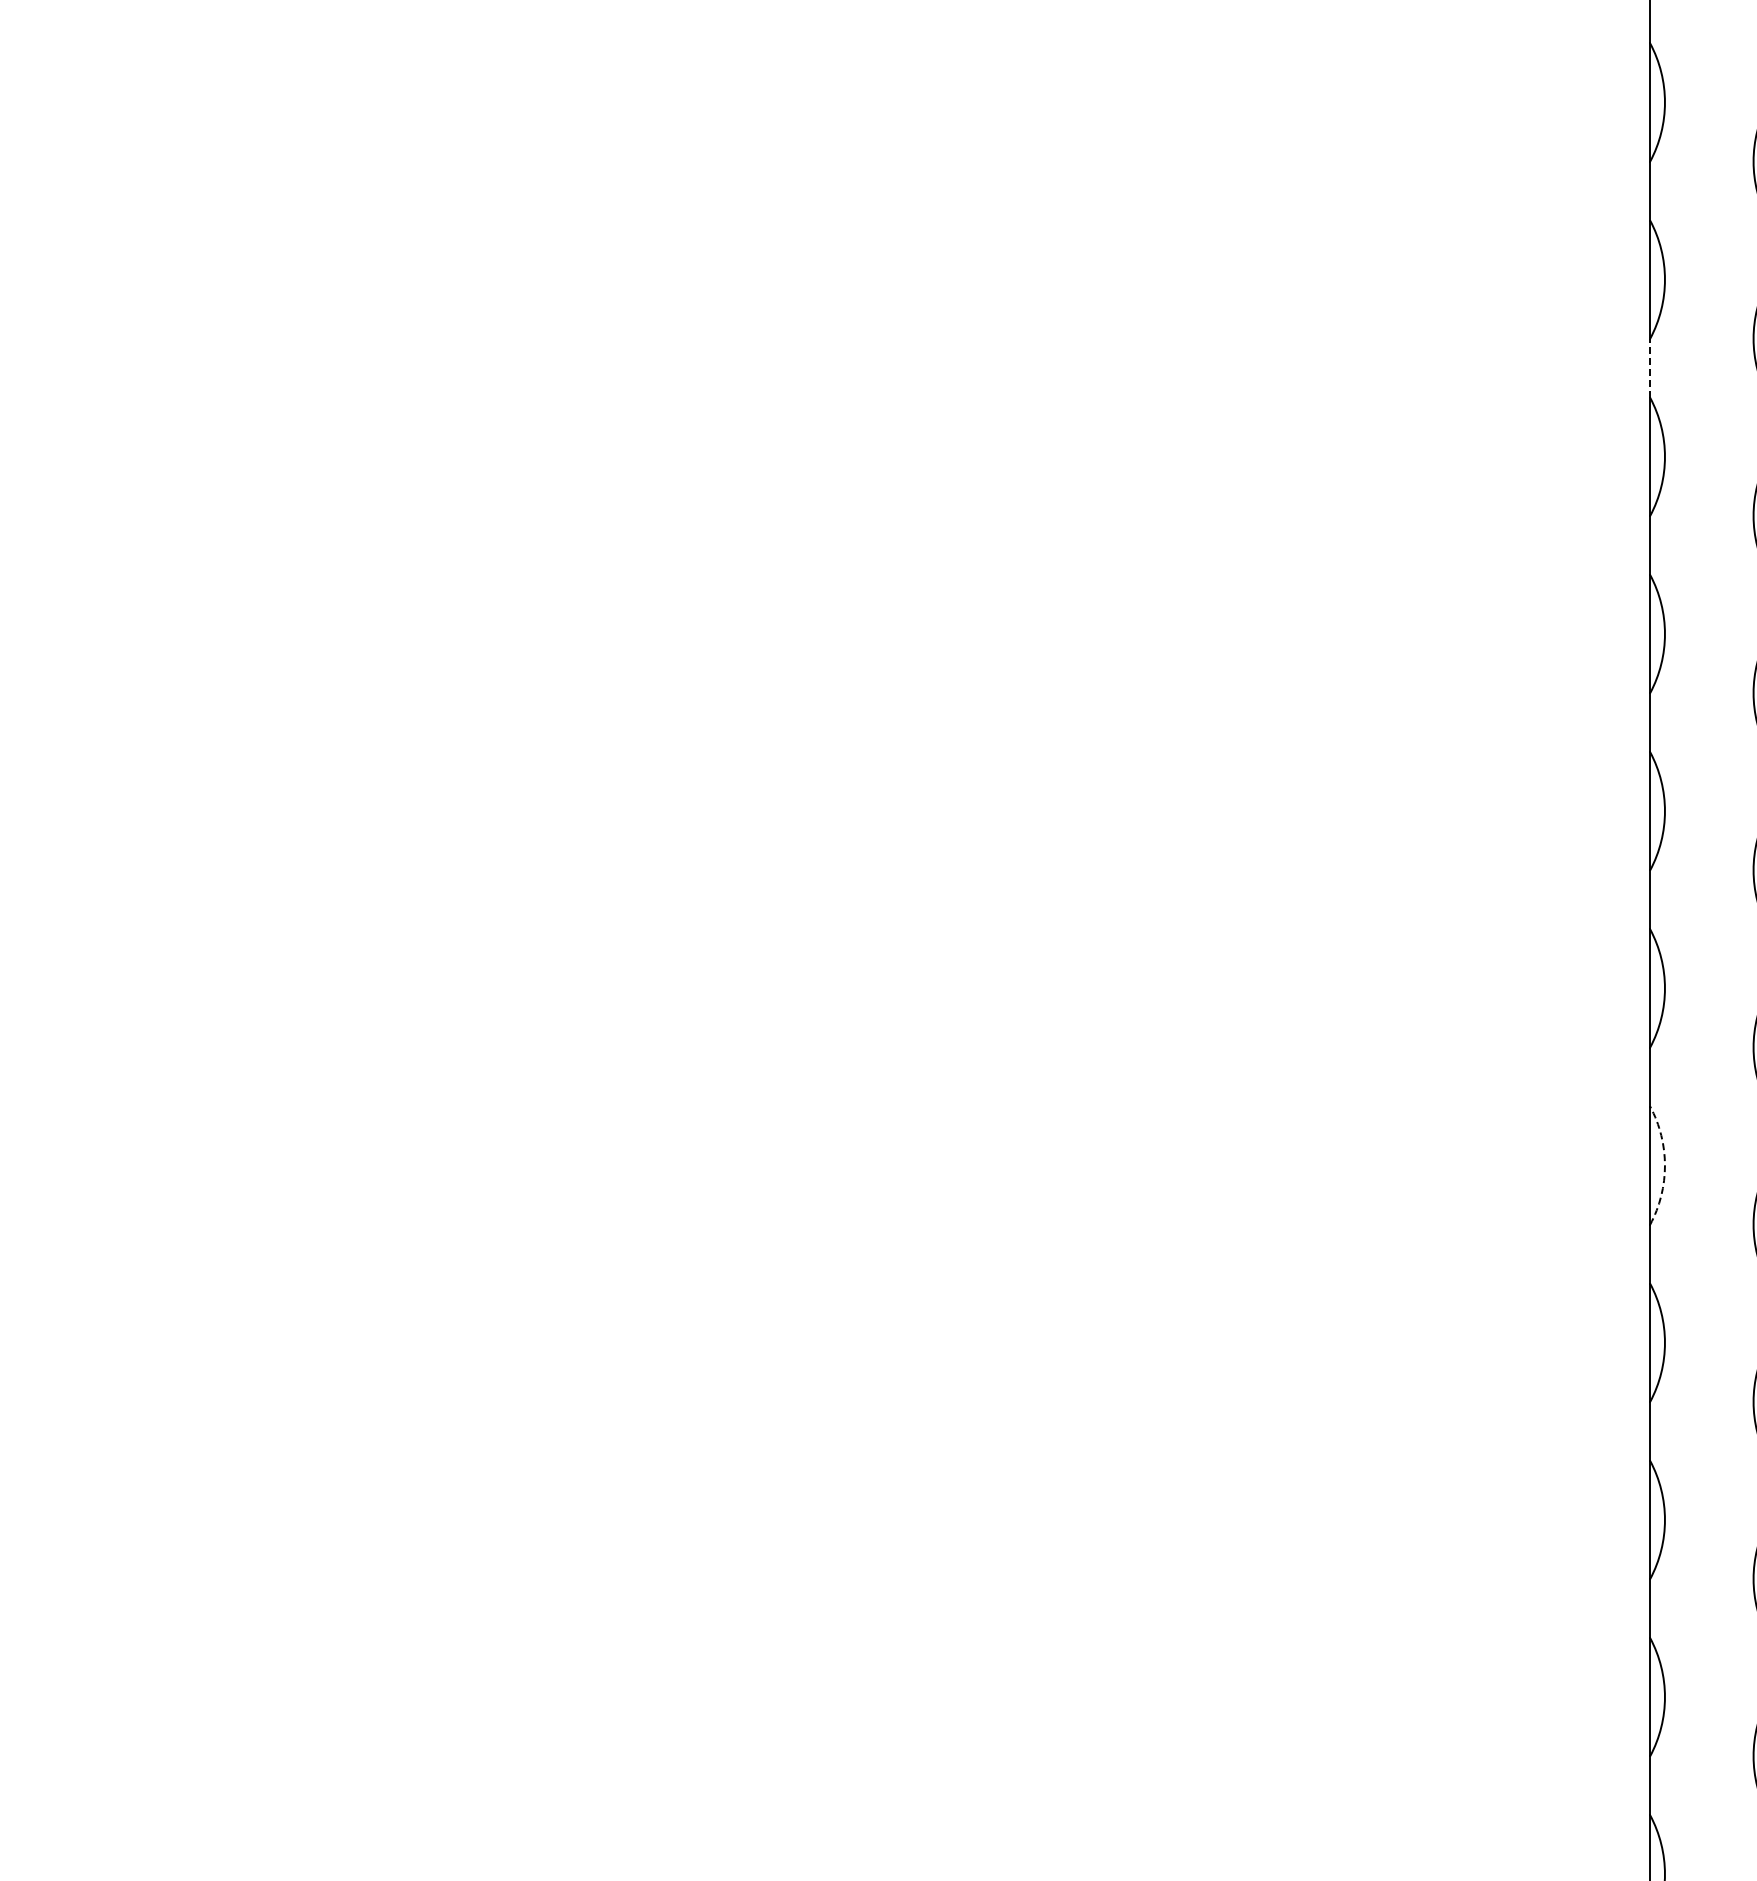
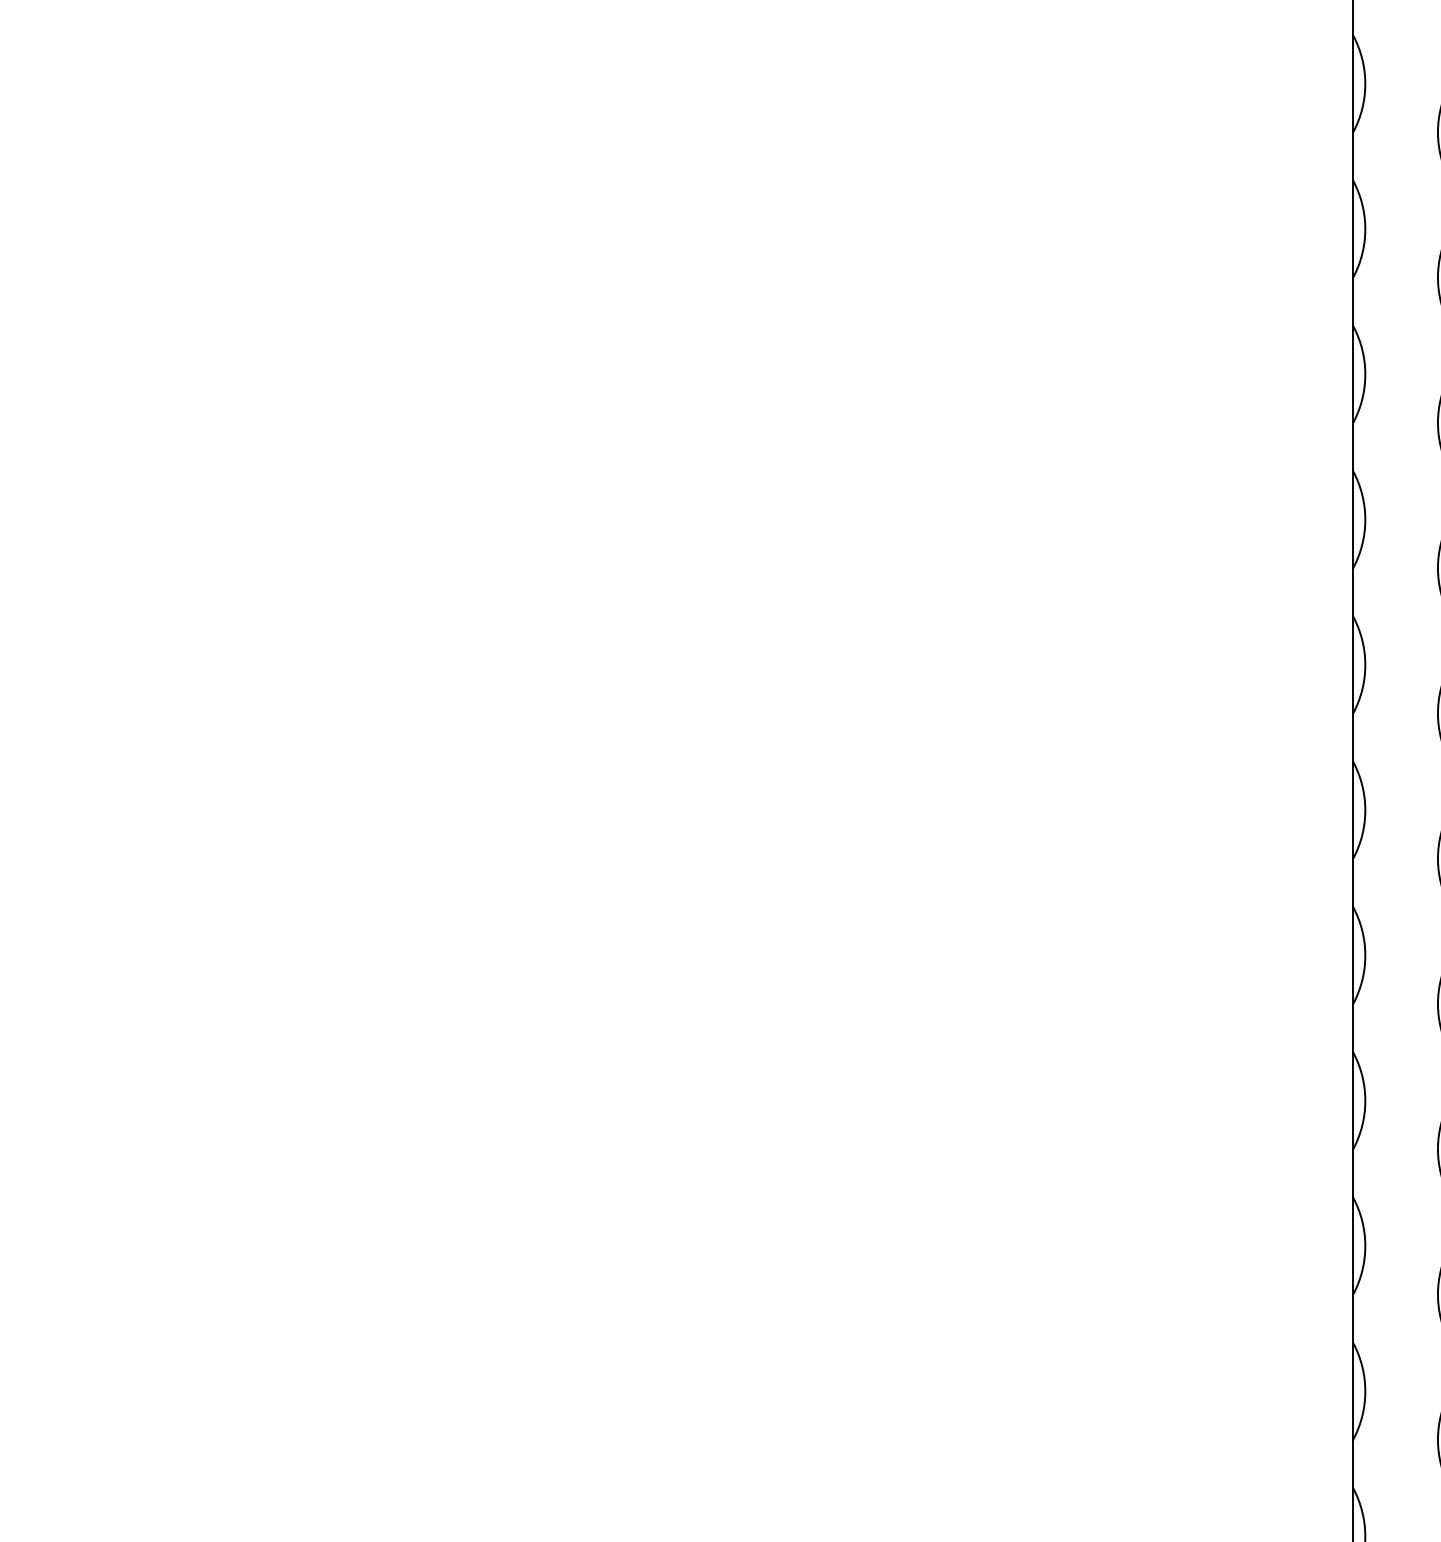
line: (1650, 368) -> (1353, 302), dashed -> solid
arc: (1664, 1165) -> (1364, 955), dashed -> solid

